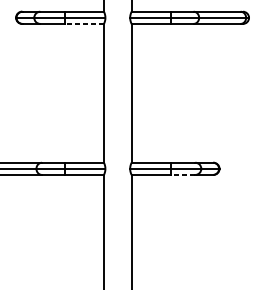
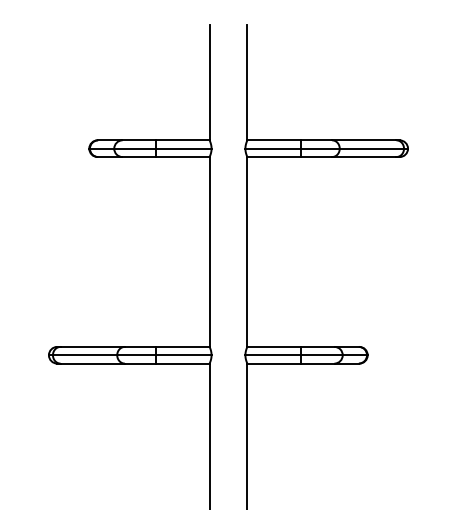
line: (84, 24) -> (182, 157), dashed -> solid
line: (182, 174) -> (317, 363), dashed -> solid

